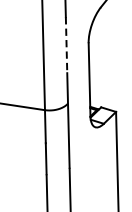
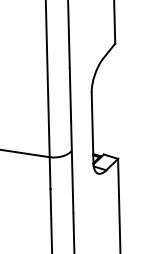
line: (66, 44) -> (70, 94), dashed -> solid

